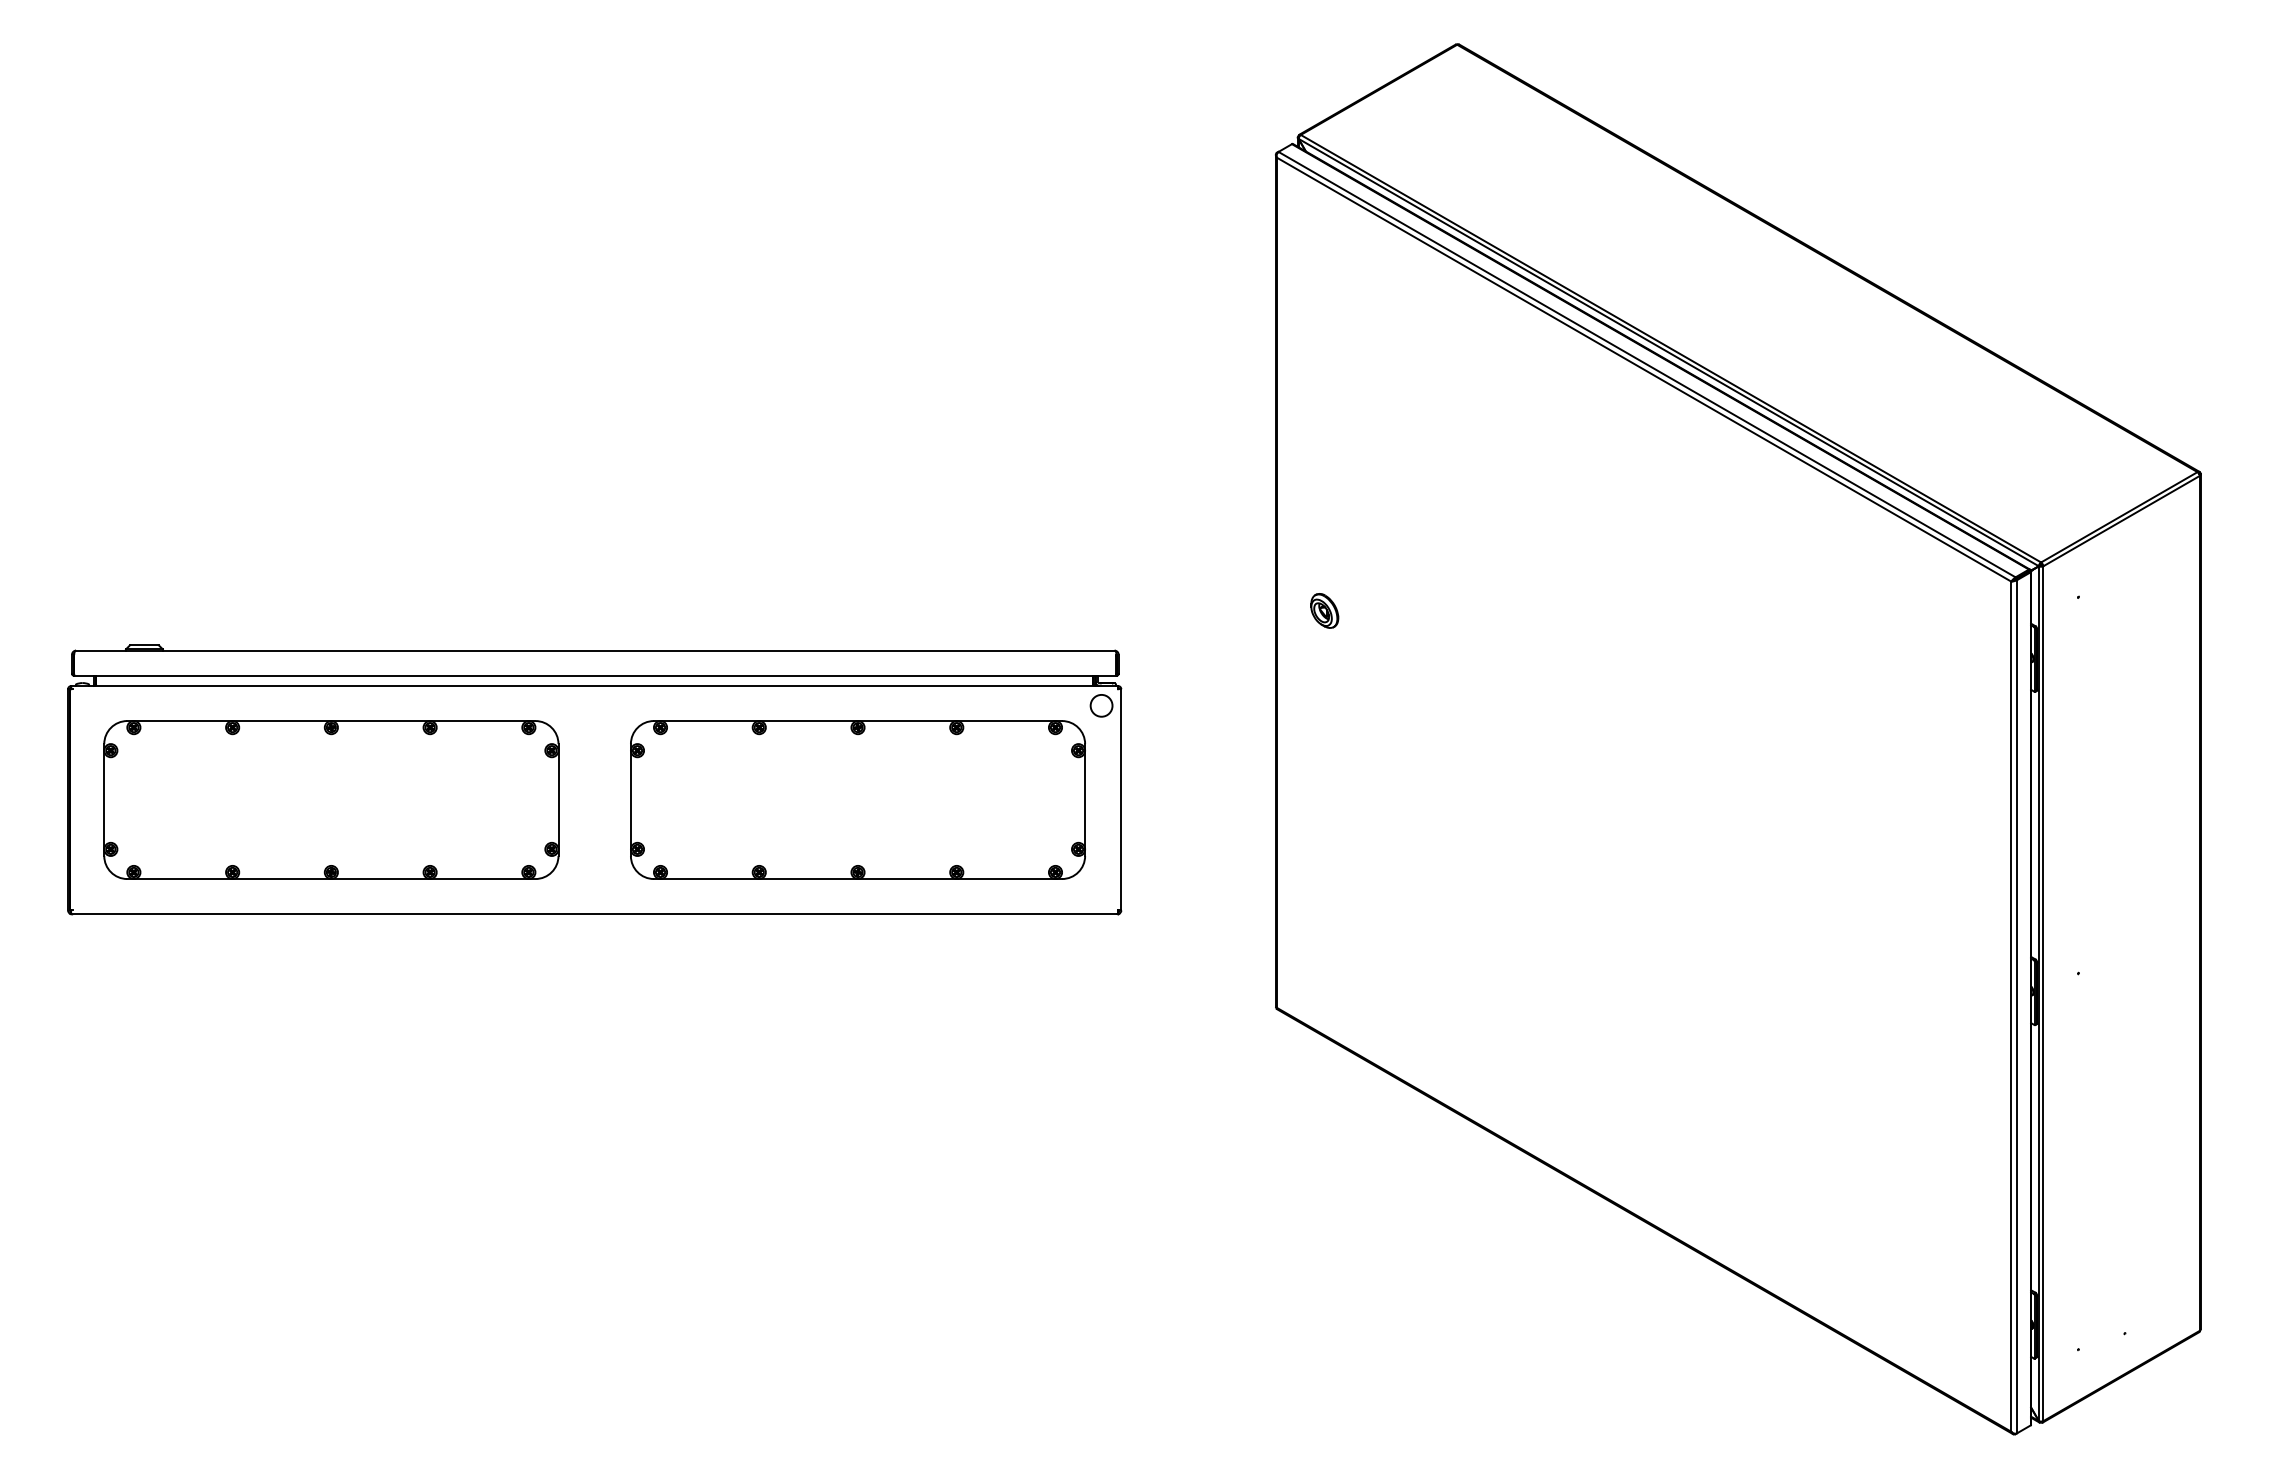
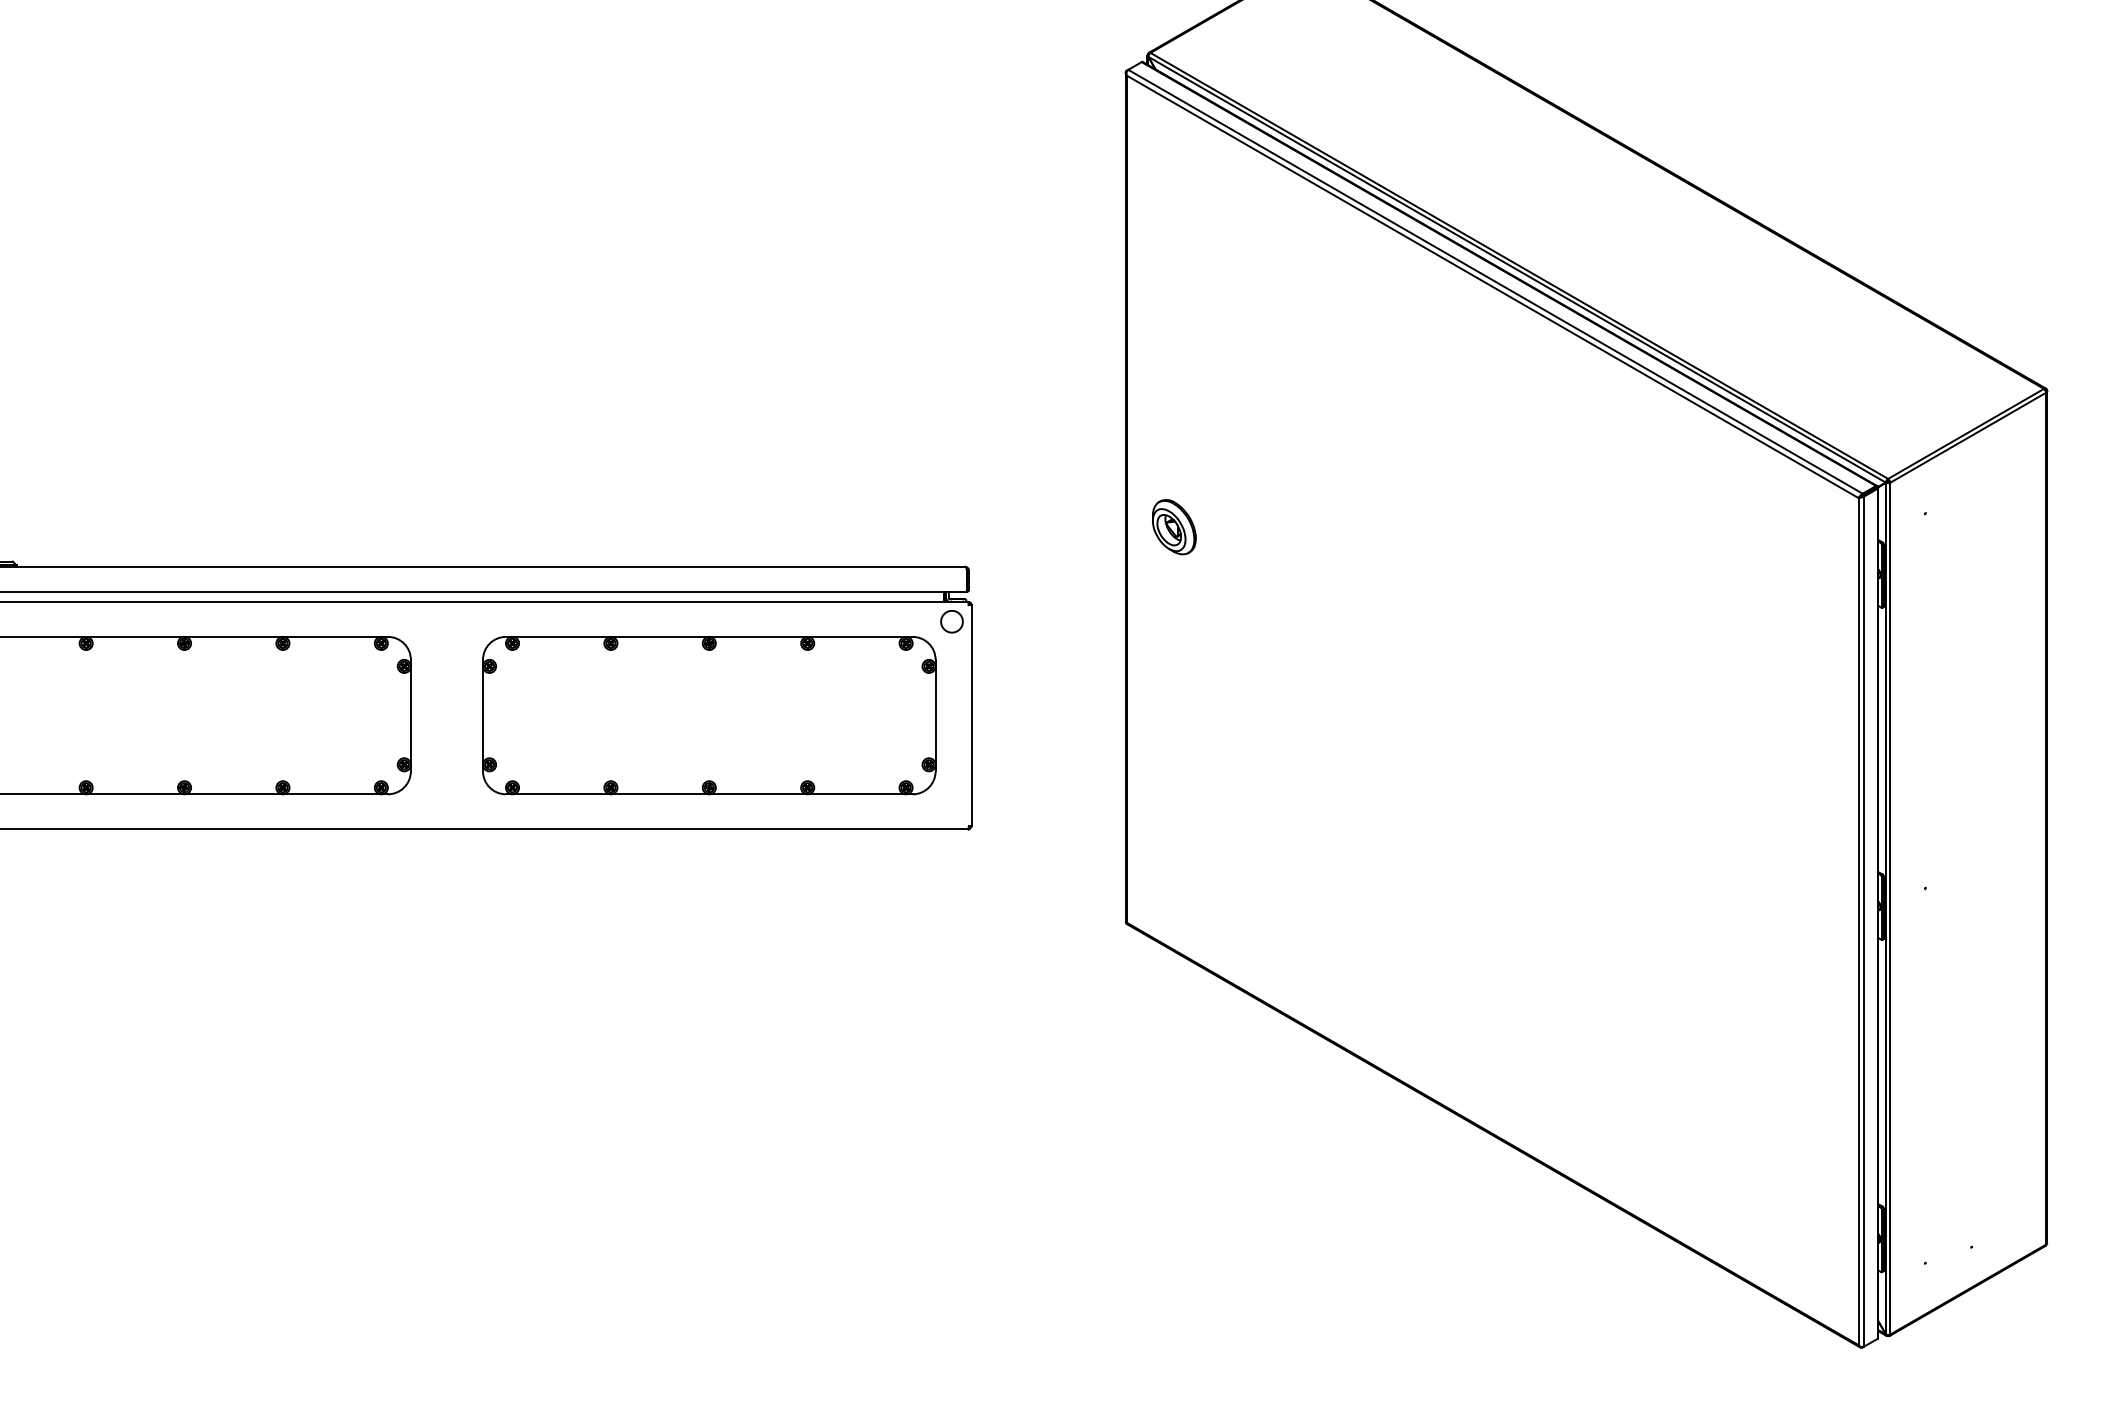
part: (1324, 610) -> (1174, 526), size x1.6

